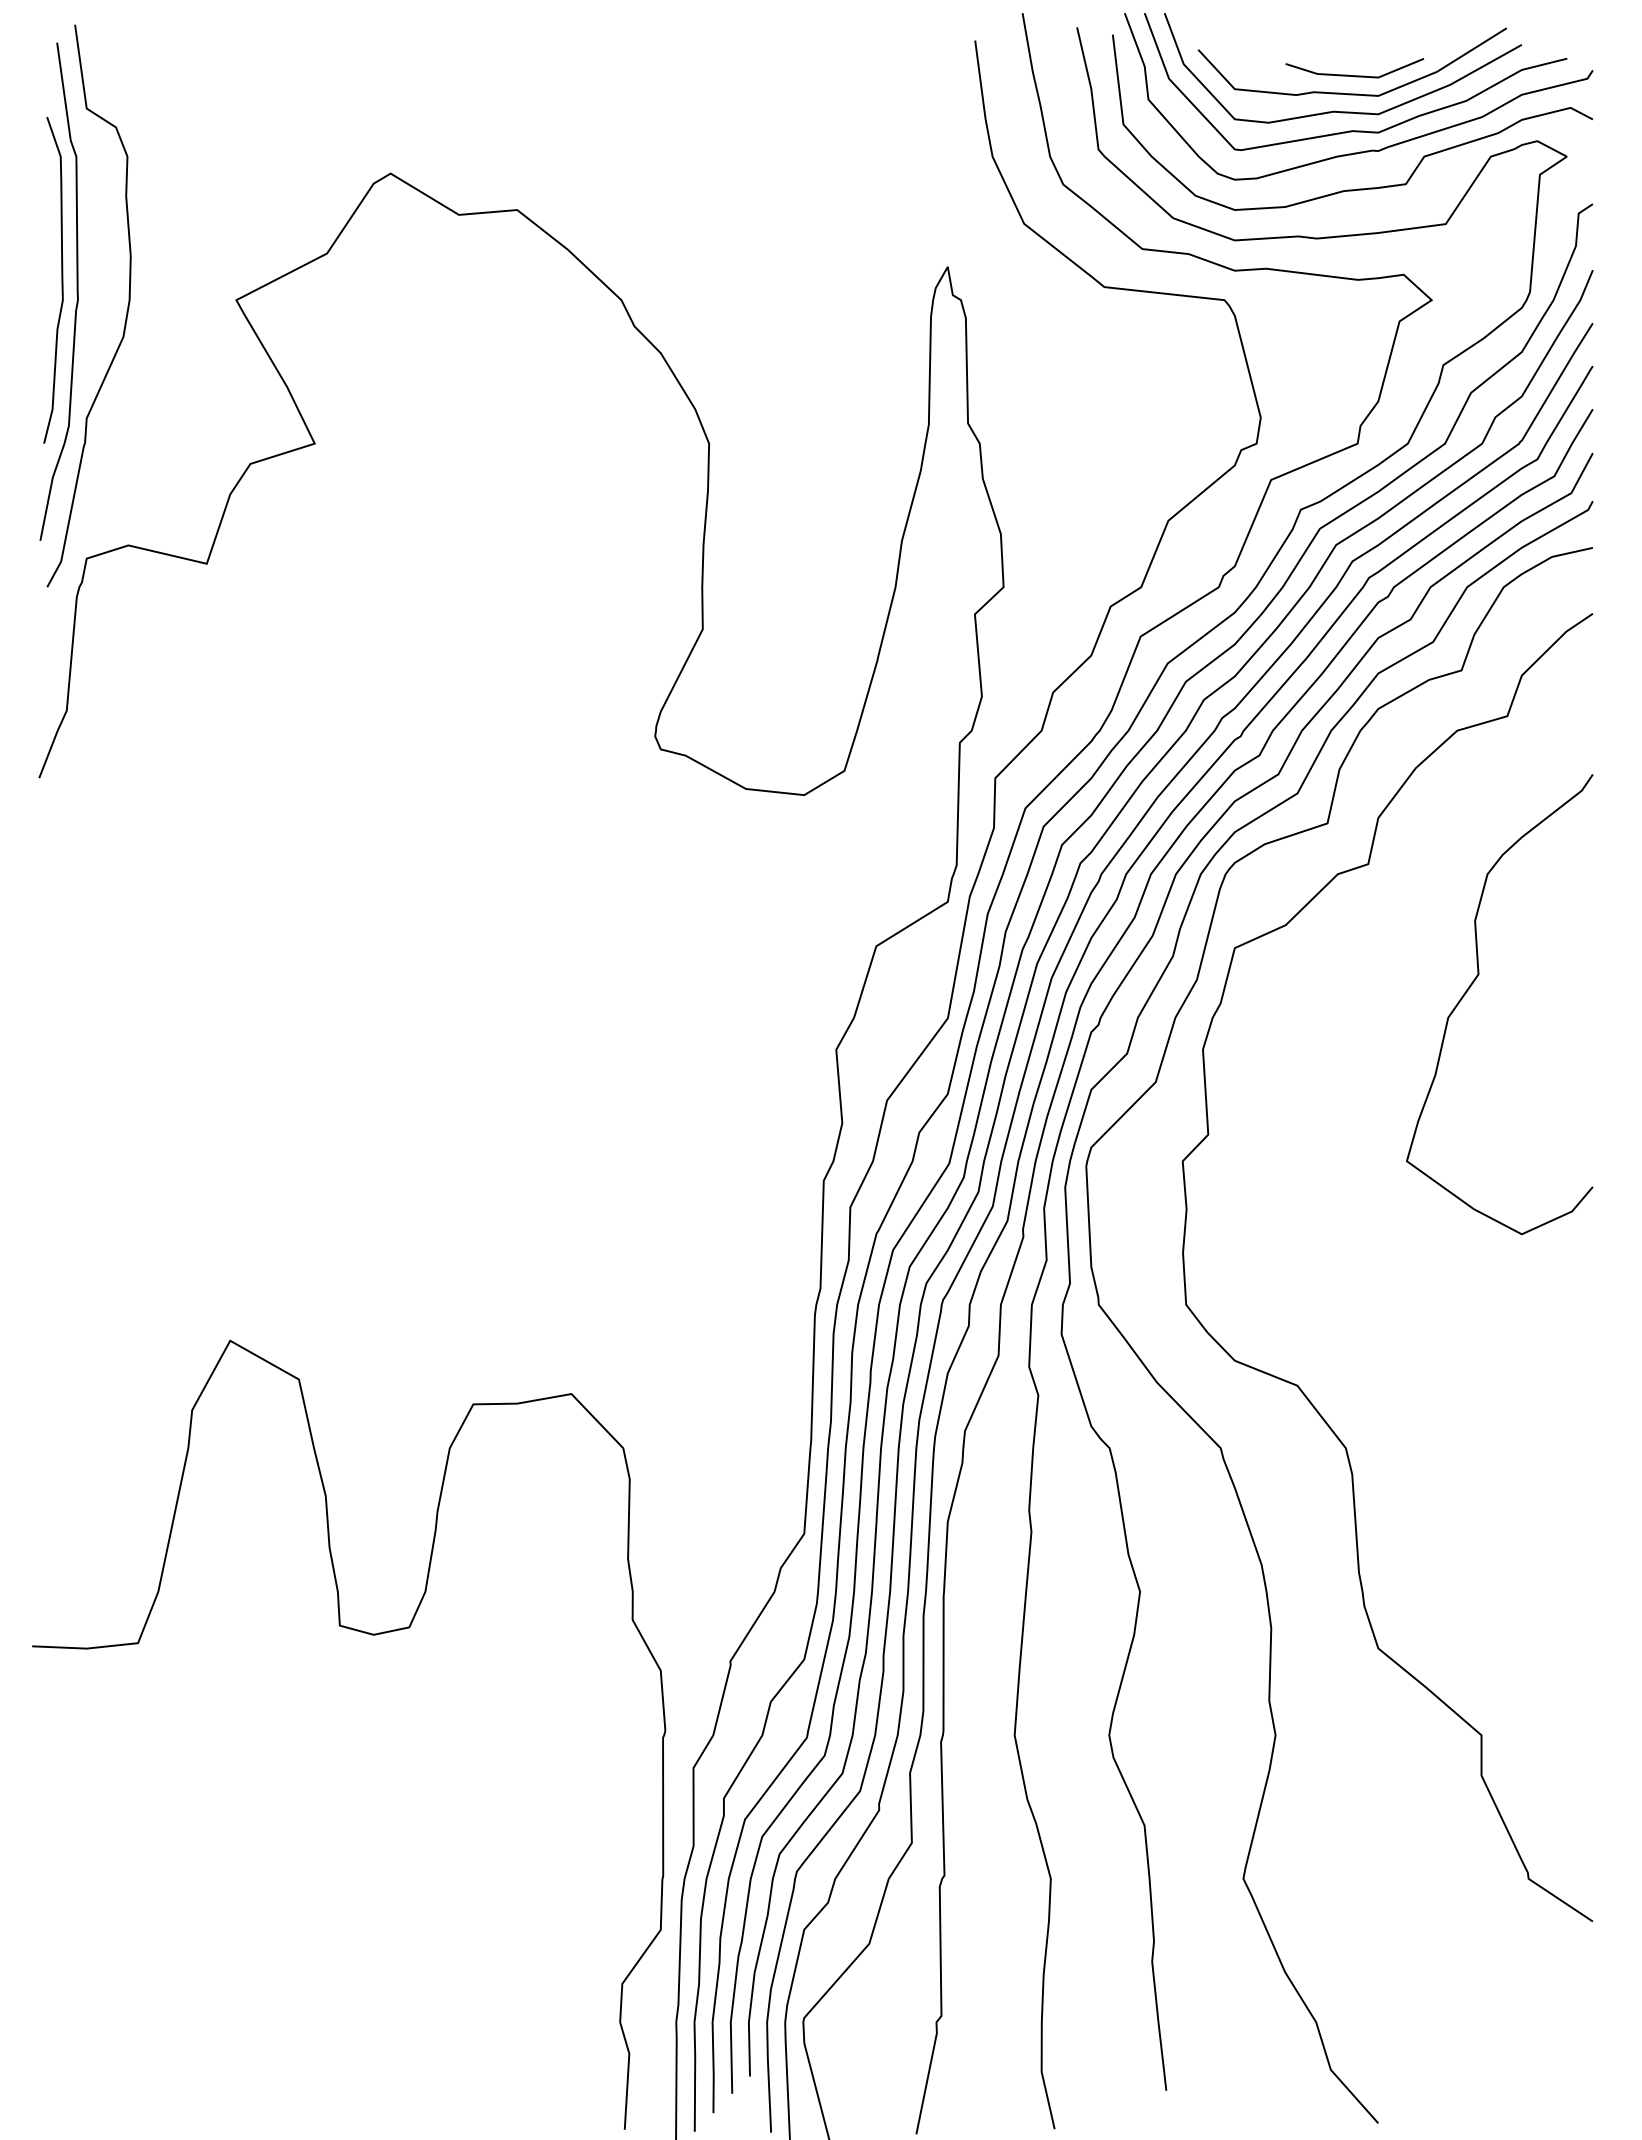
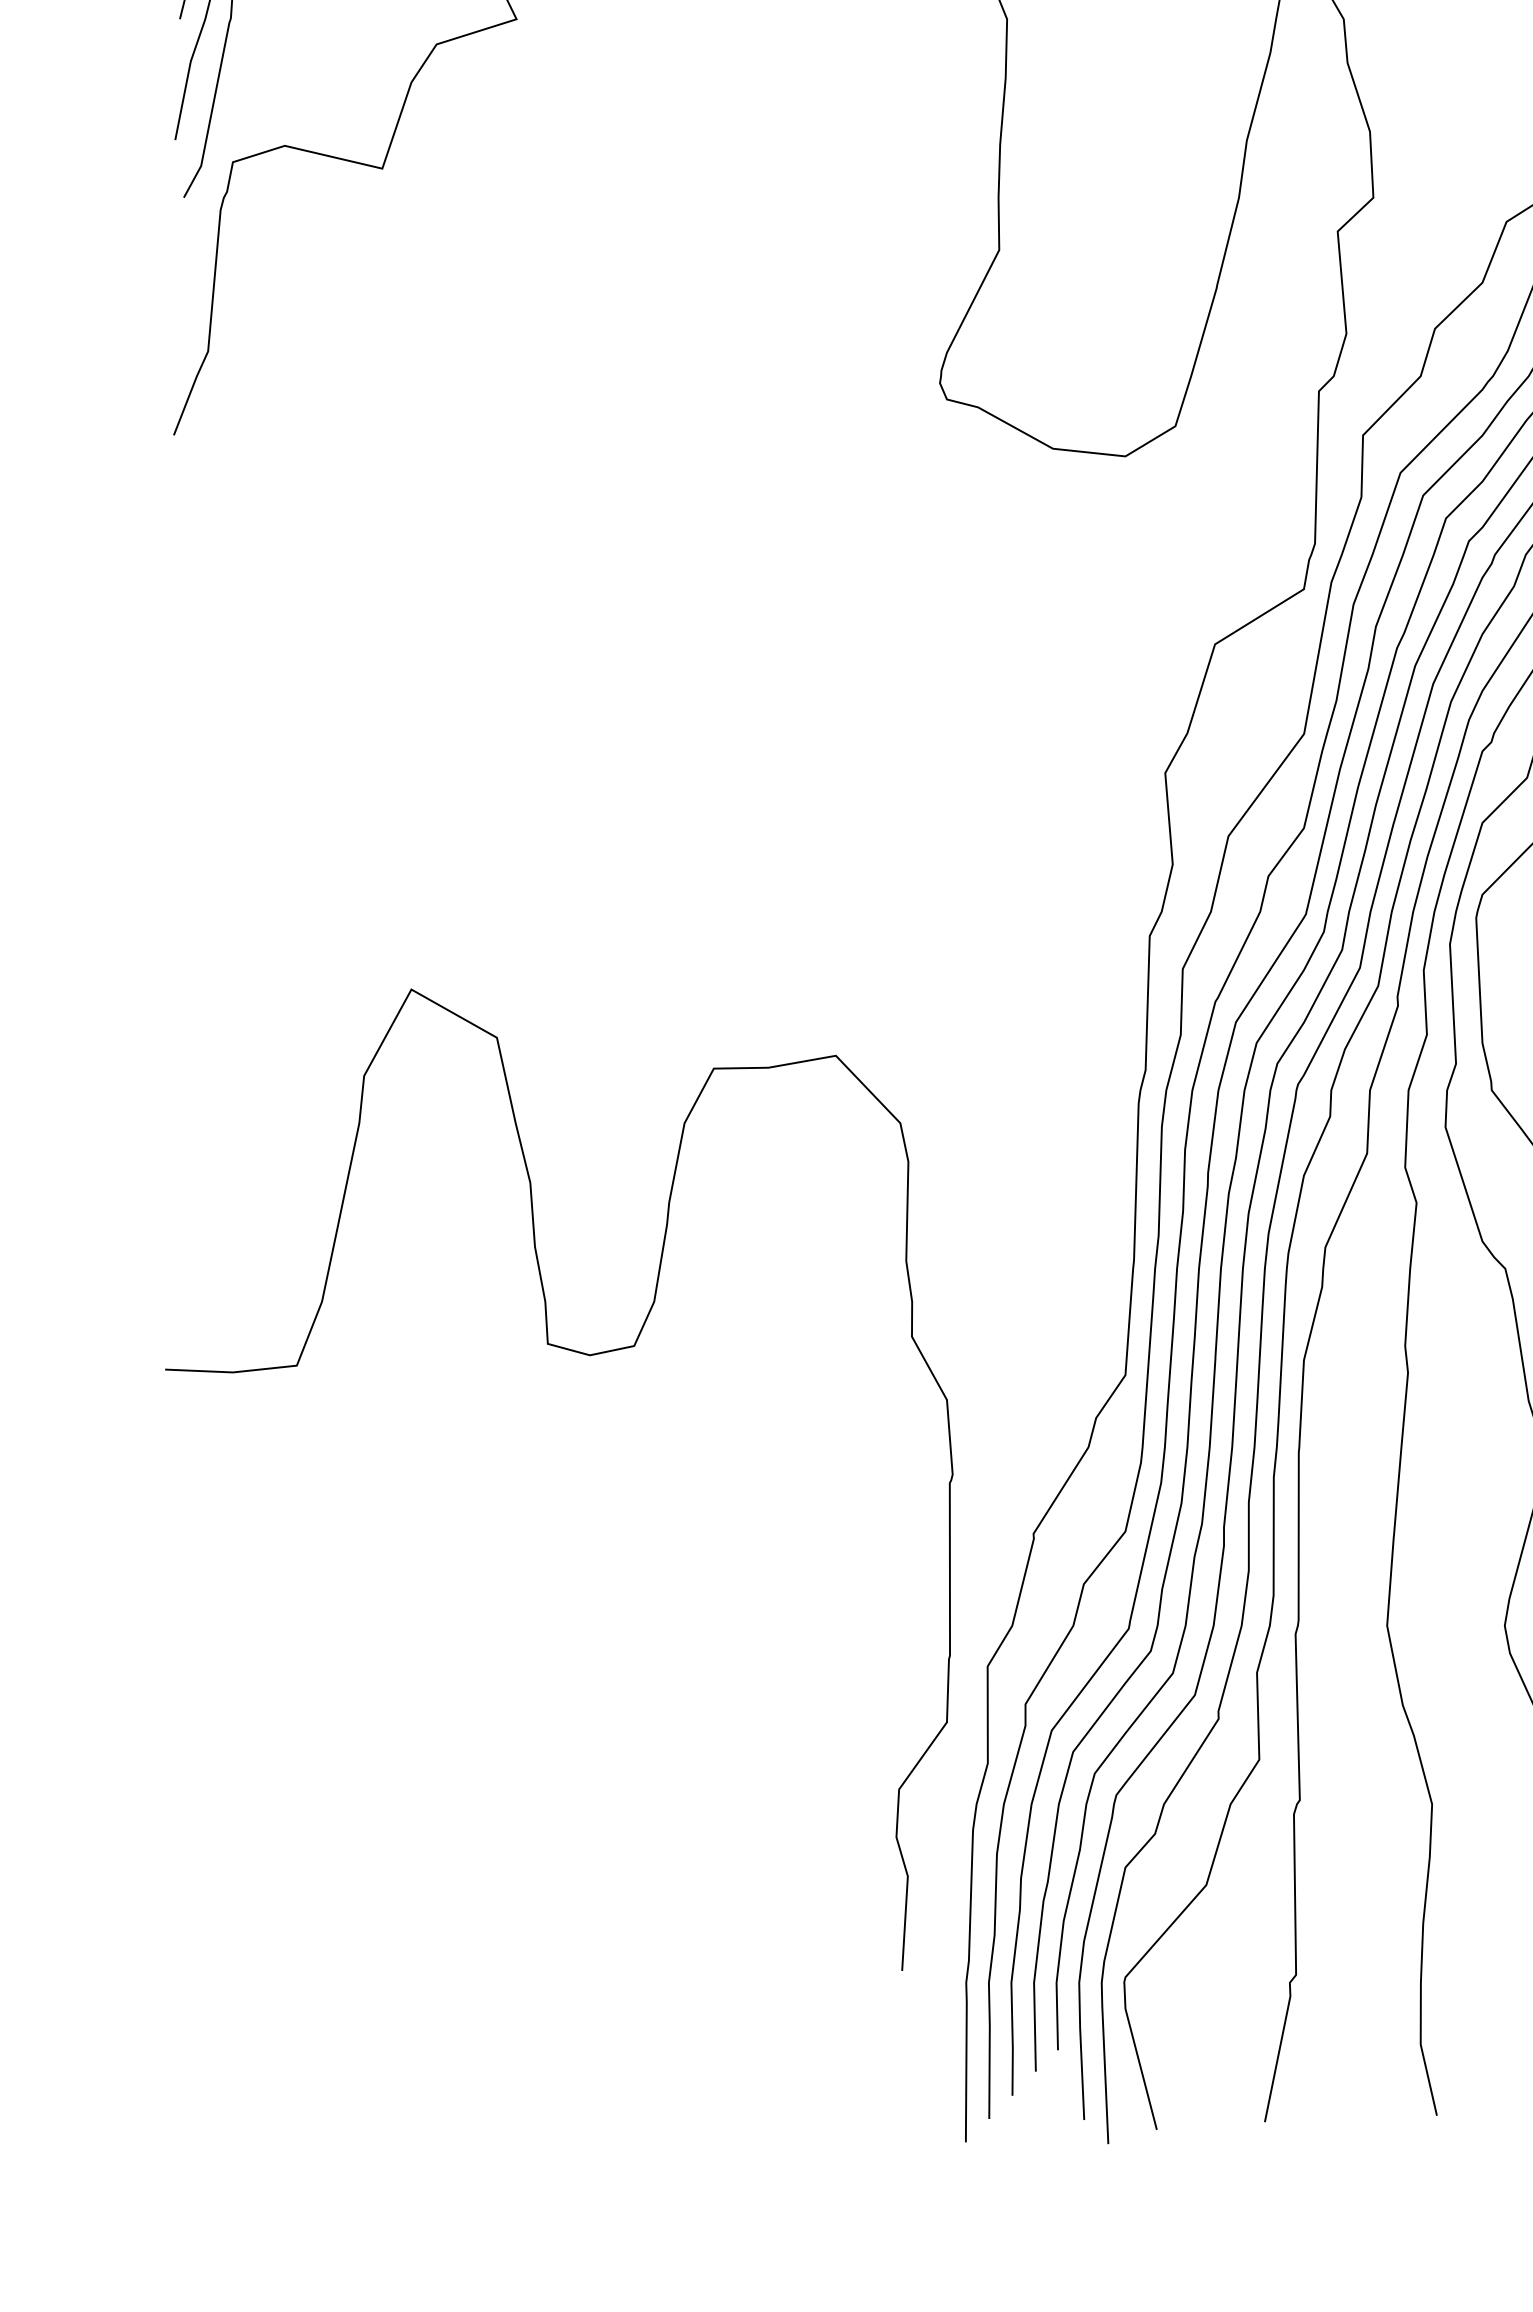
curve: (371, 1635) -> (587, 1356), moved

